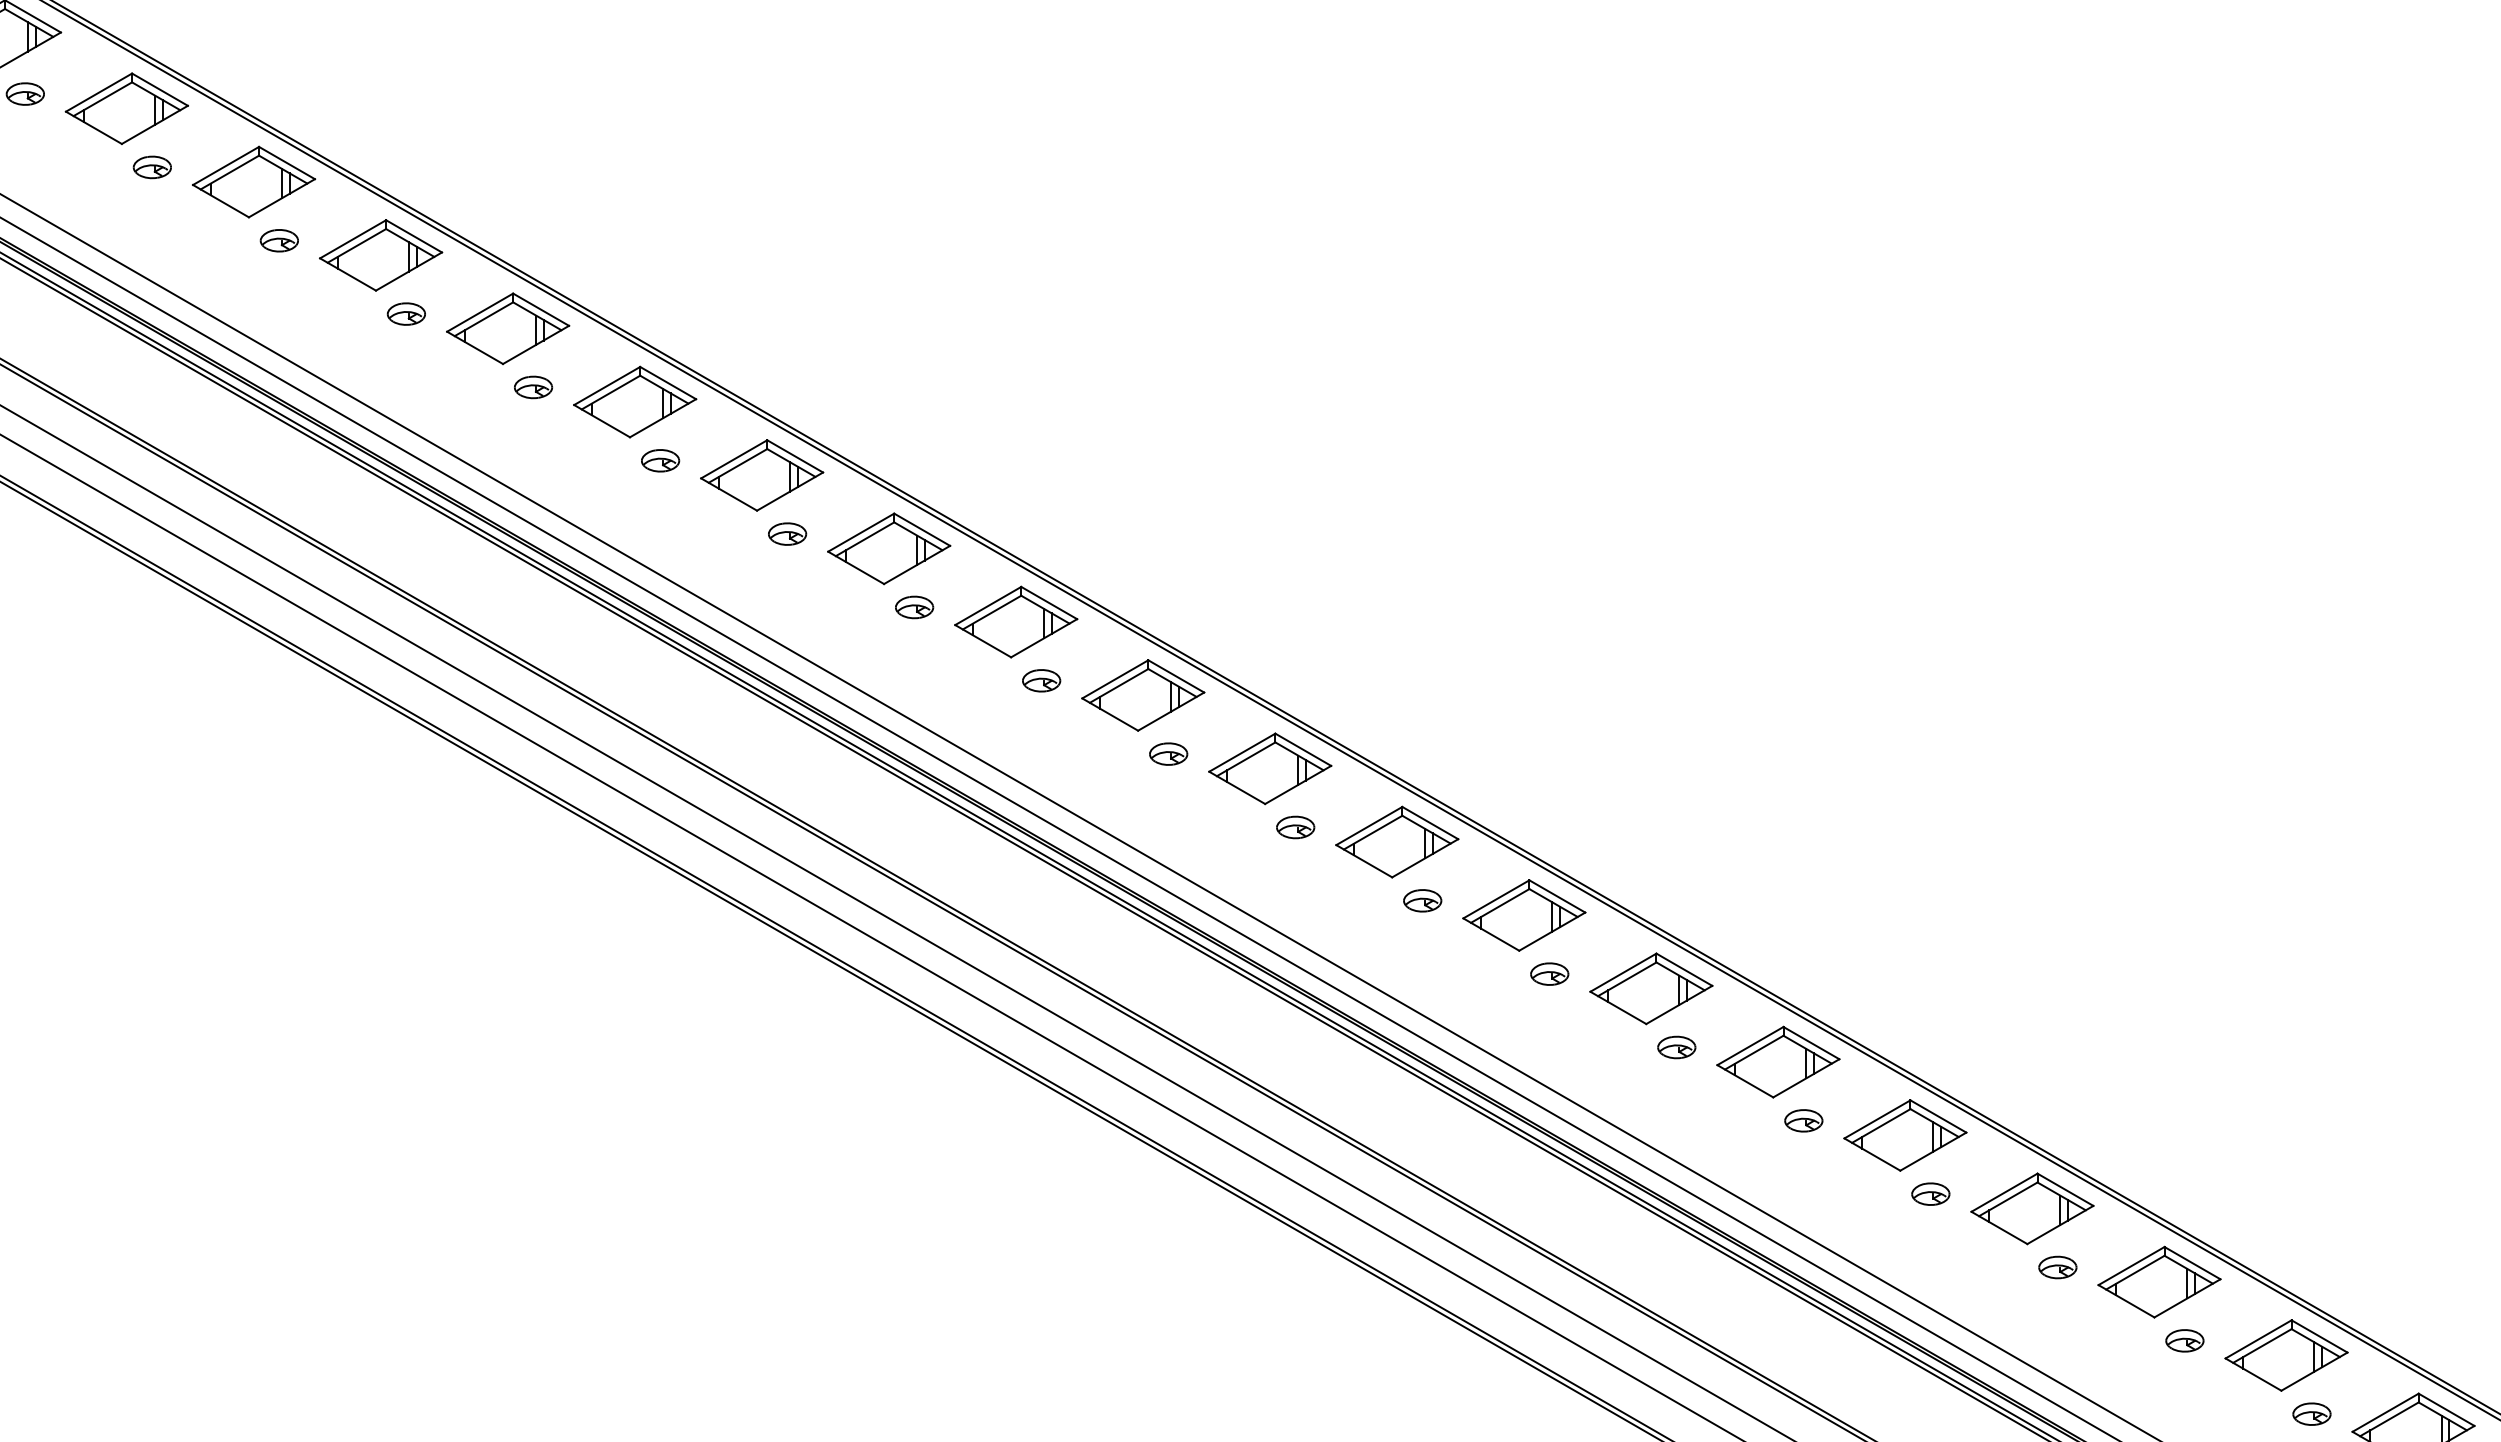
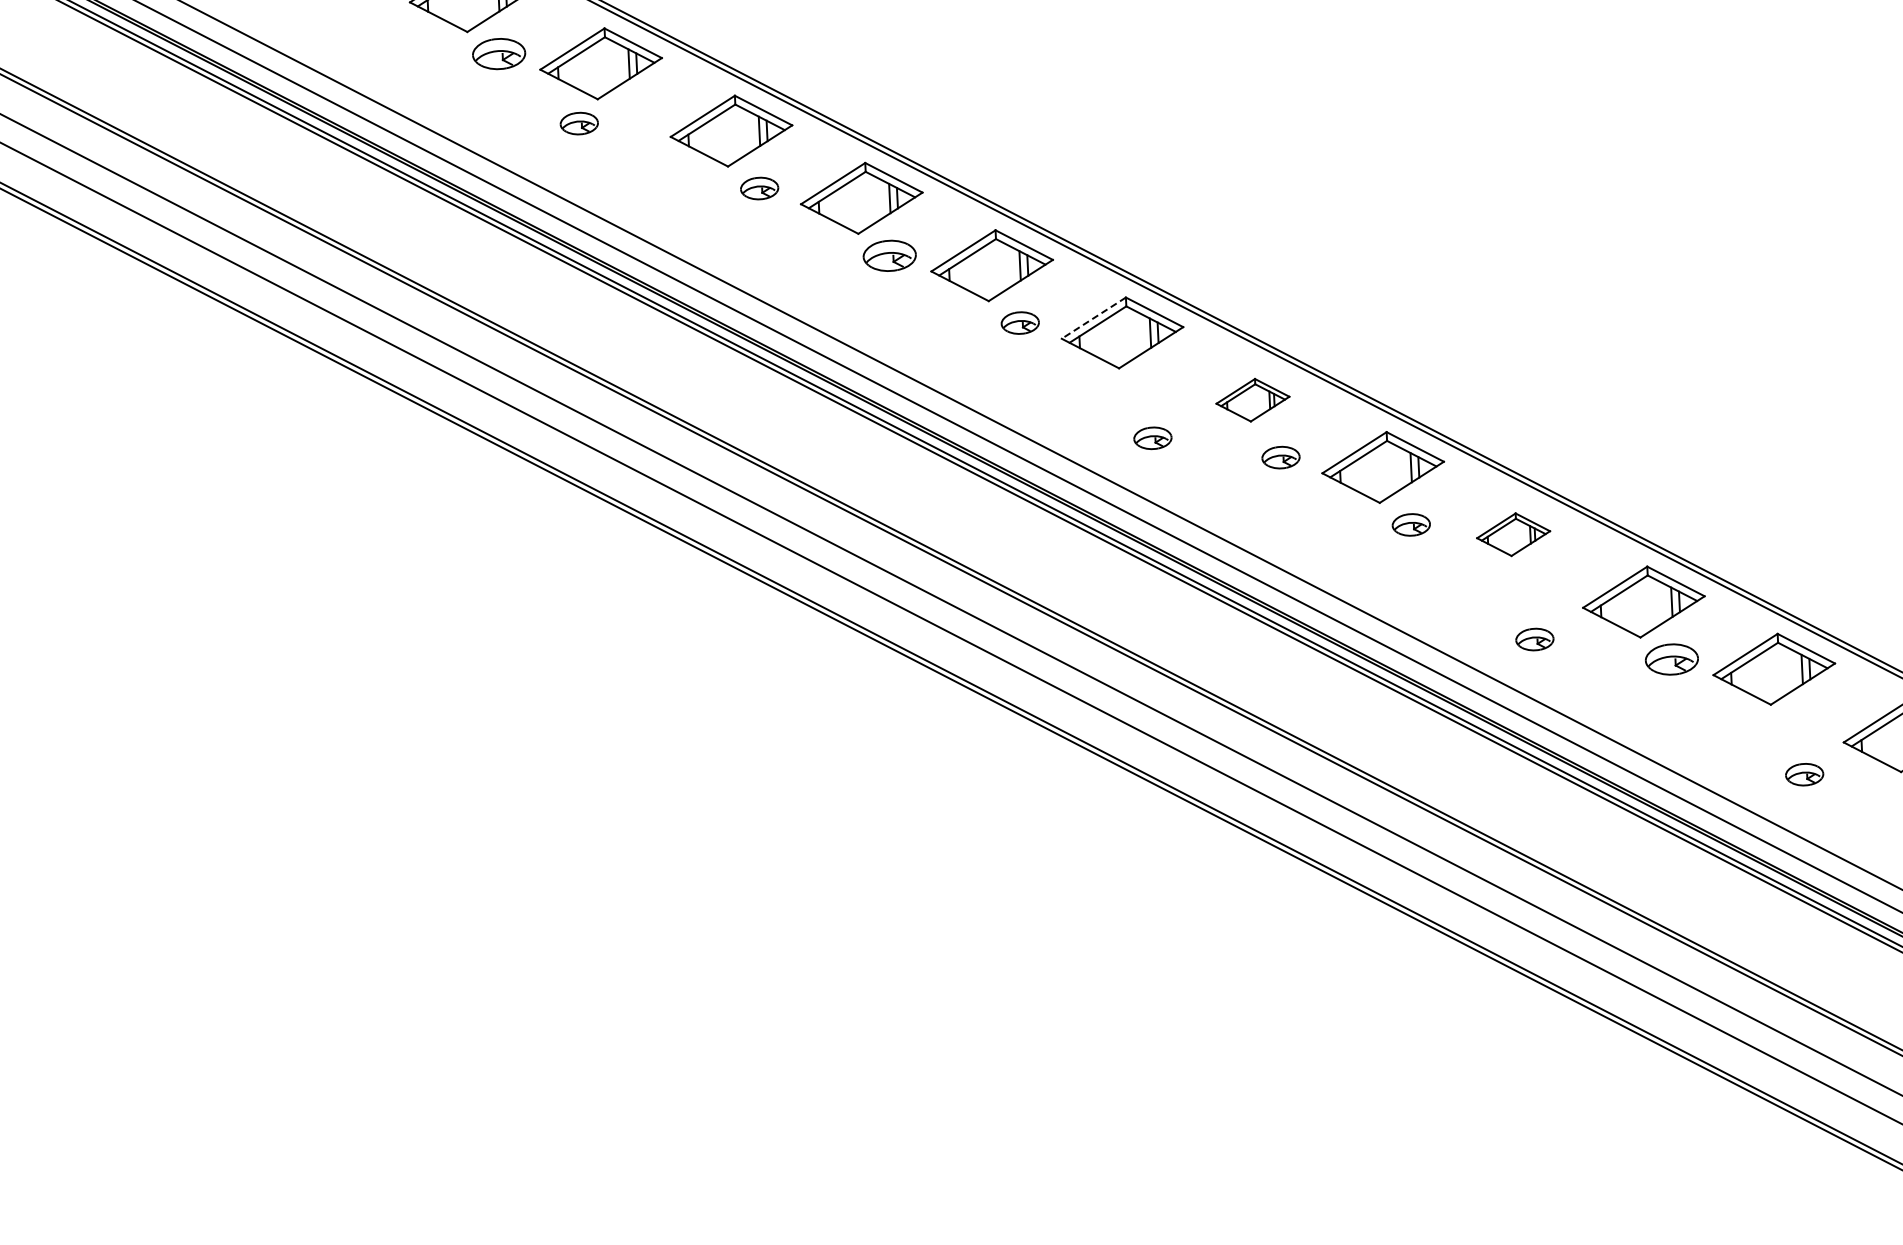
part: (405, 313) -> (497, 53), size x1.4
part: (533, 387) -> (579, 123), moved
part: (787, 533) -> (889, 255), size x1.4
line: (987, 606) -> (1093, 318), solid -> dashed
part: (1041, 680) -> (1152, 438), moved
part: (1143, 695) -> (1253, 400), size x0.6
part: (1397, 841) -> (1513, 534), size x0.6
part: (1422, 900) -> (1534, 639), moved
part: (1549, 973) -> (1671, 658), size x1.4
part: (1676, 1047) -> (1804, 774), moved

